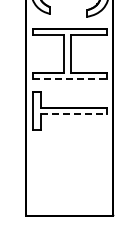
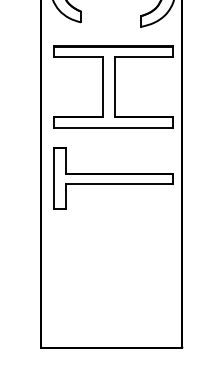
line: (70, 79) -> (113, 128), dashed -> solid
line: (74, 114) -> (120, 184), dashed -> solid

